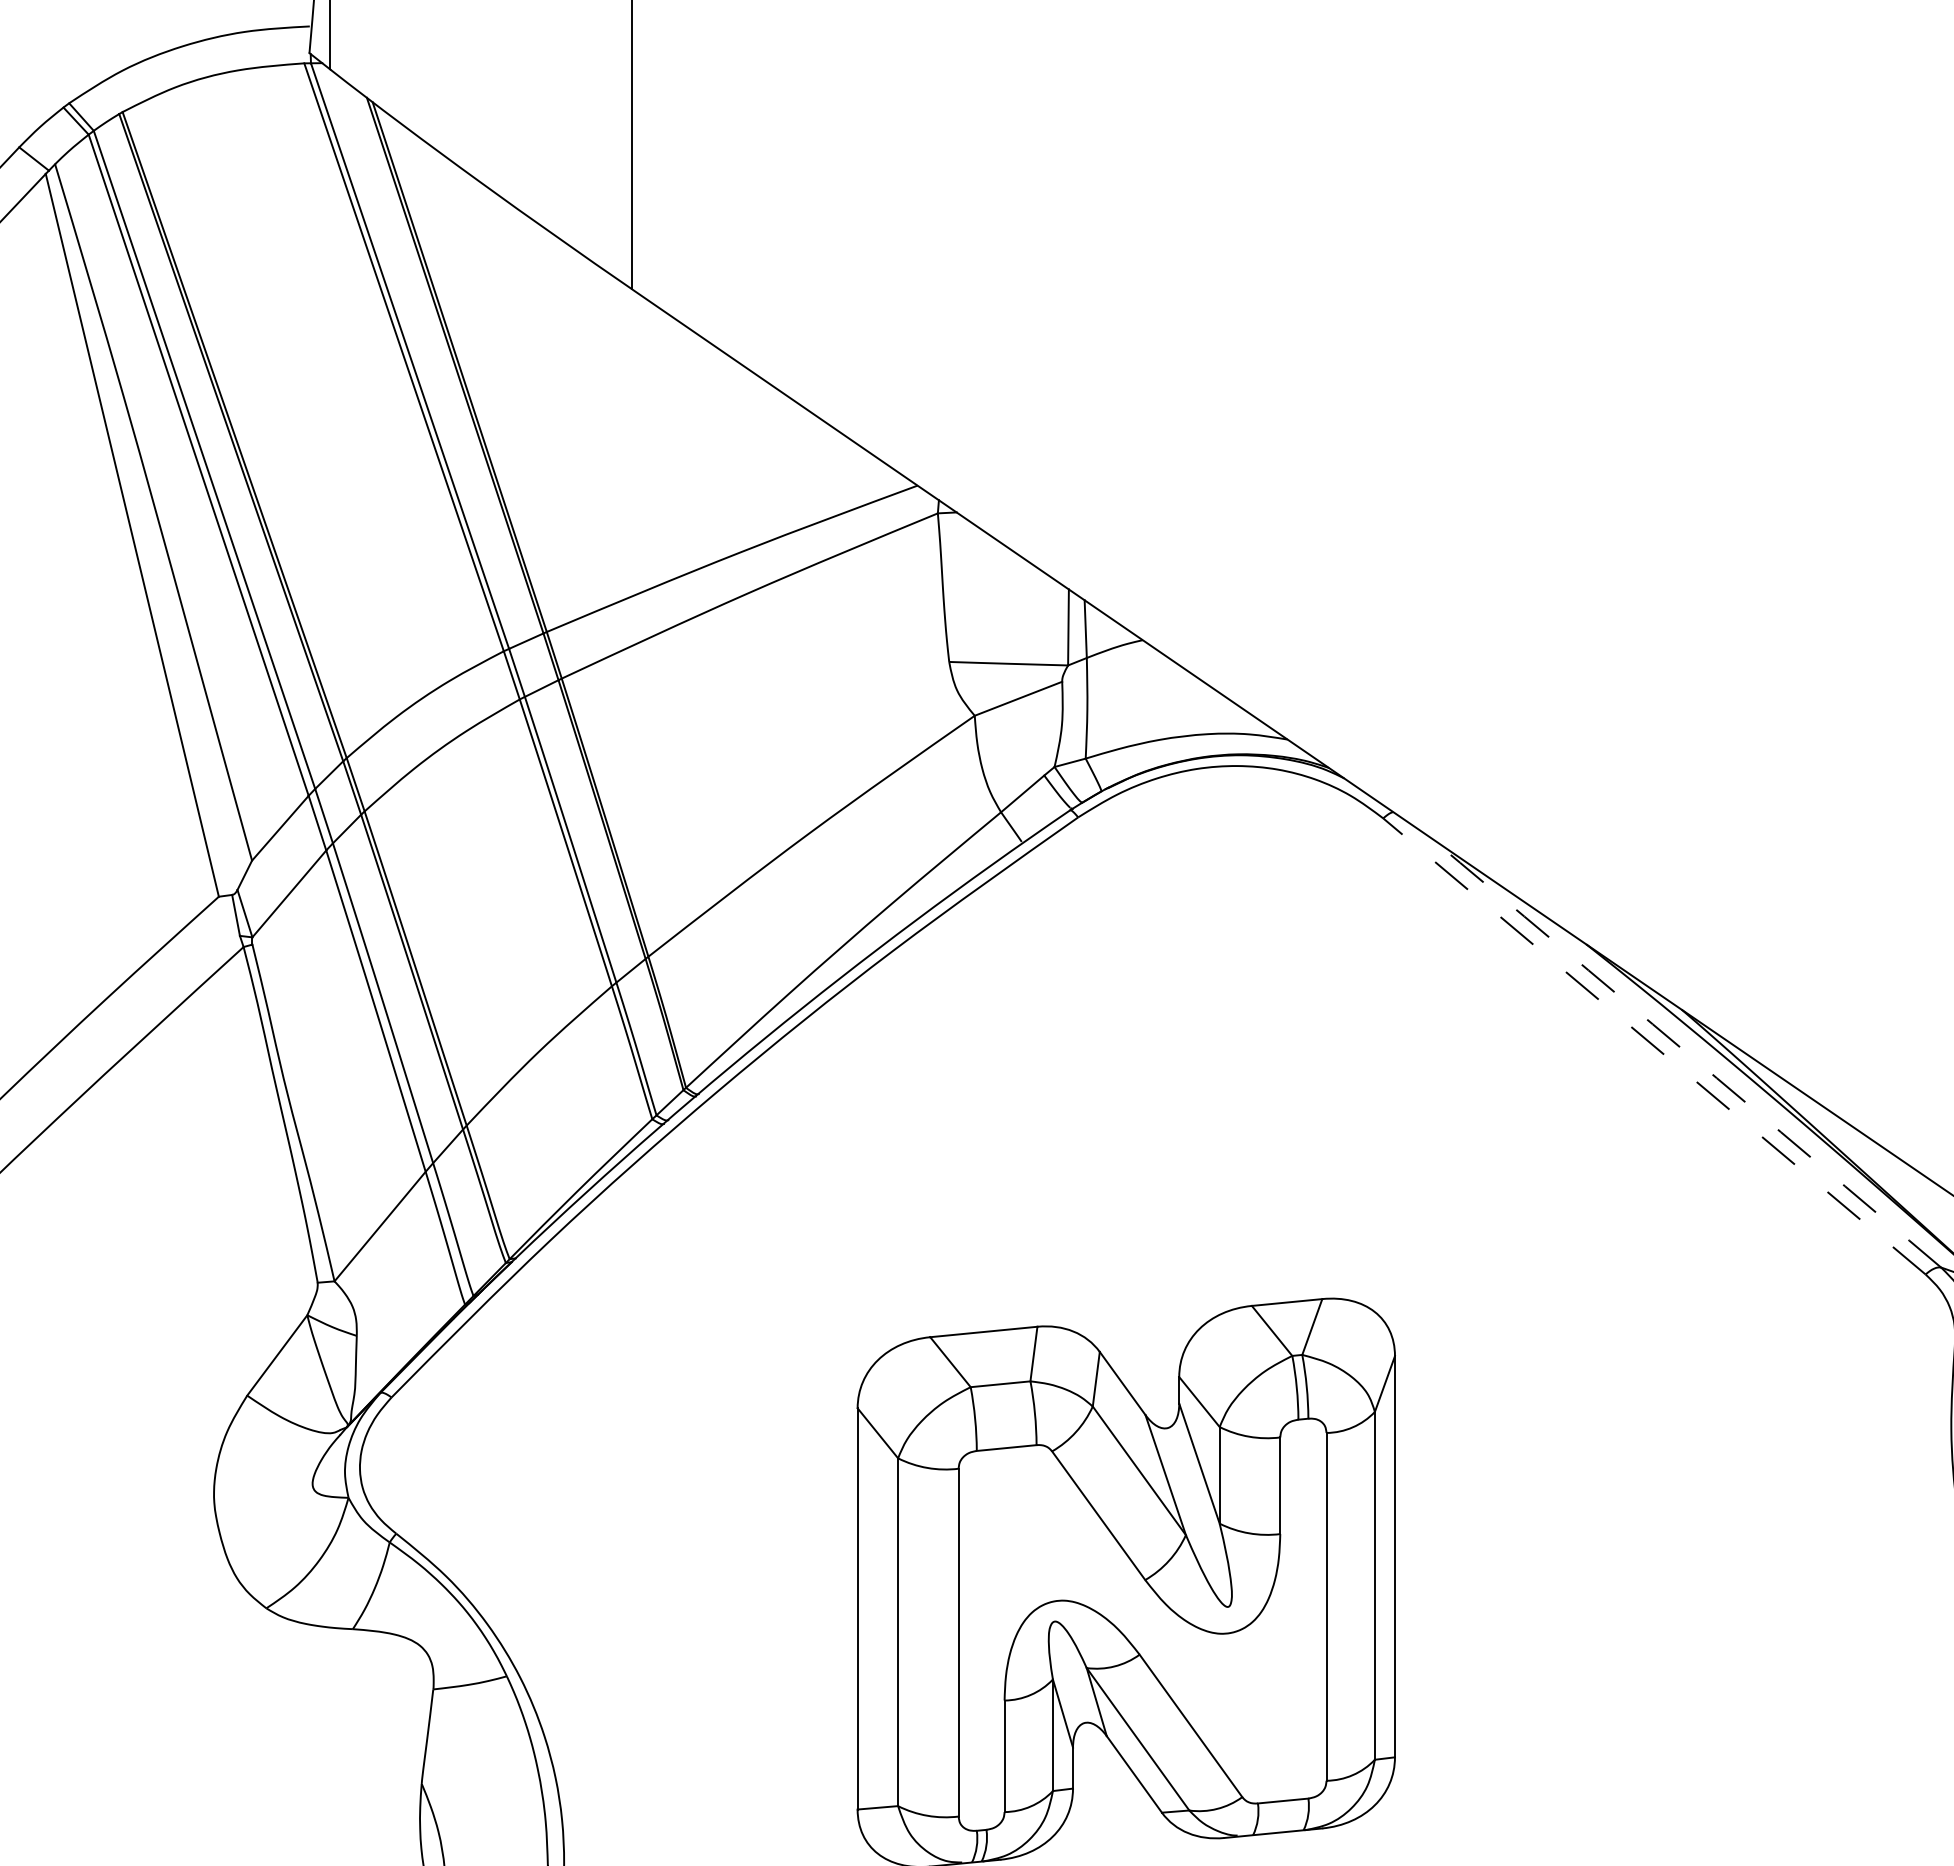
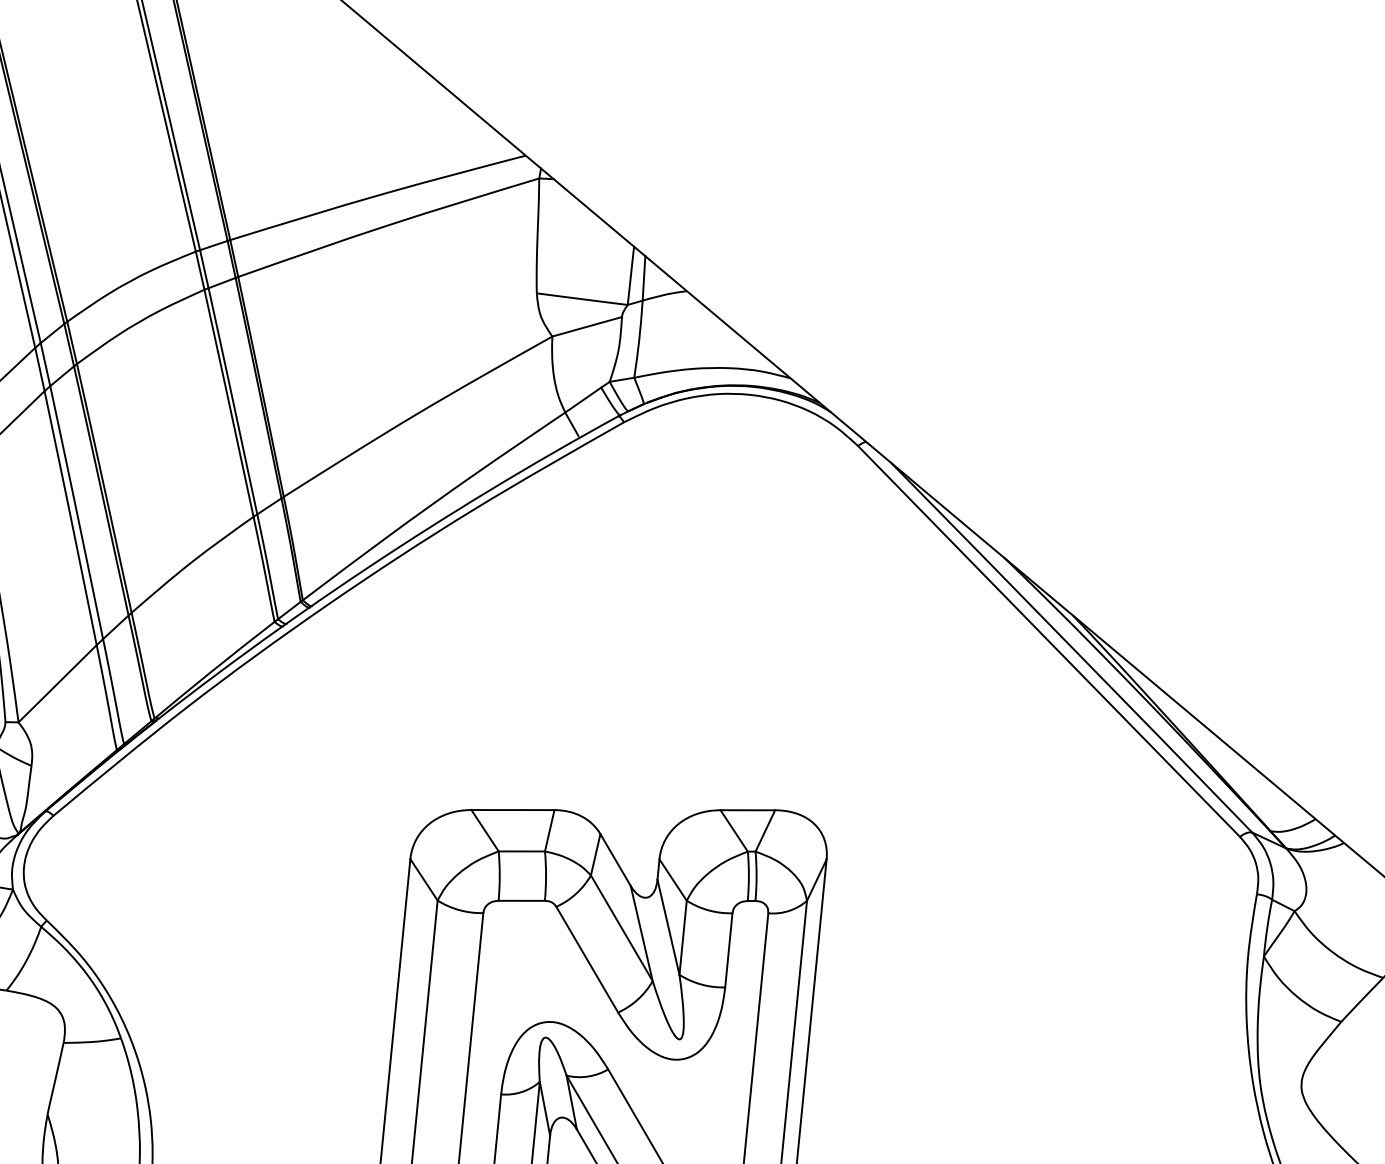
line: (1654, 1046) -> (1049, 641), dashed -> solid
arc: (1684, 1051) -> (1071, 647), dashed -> solid

